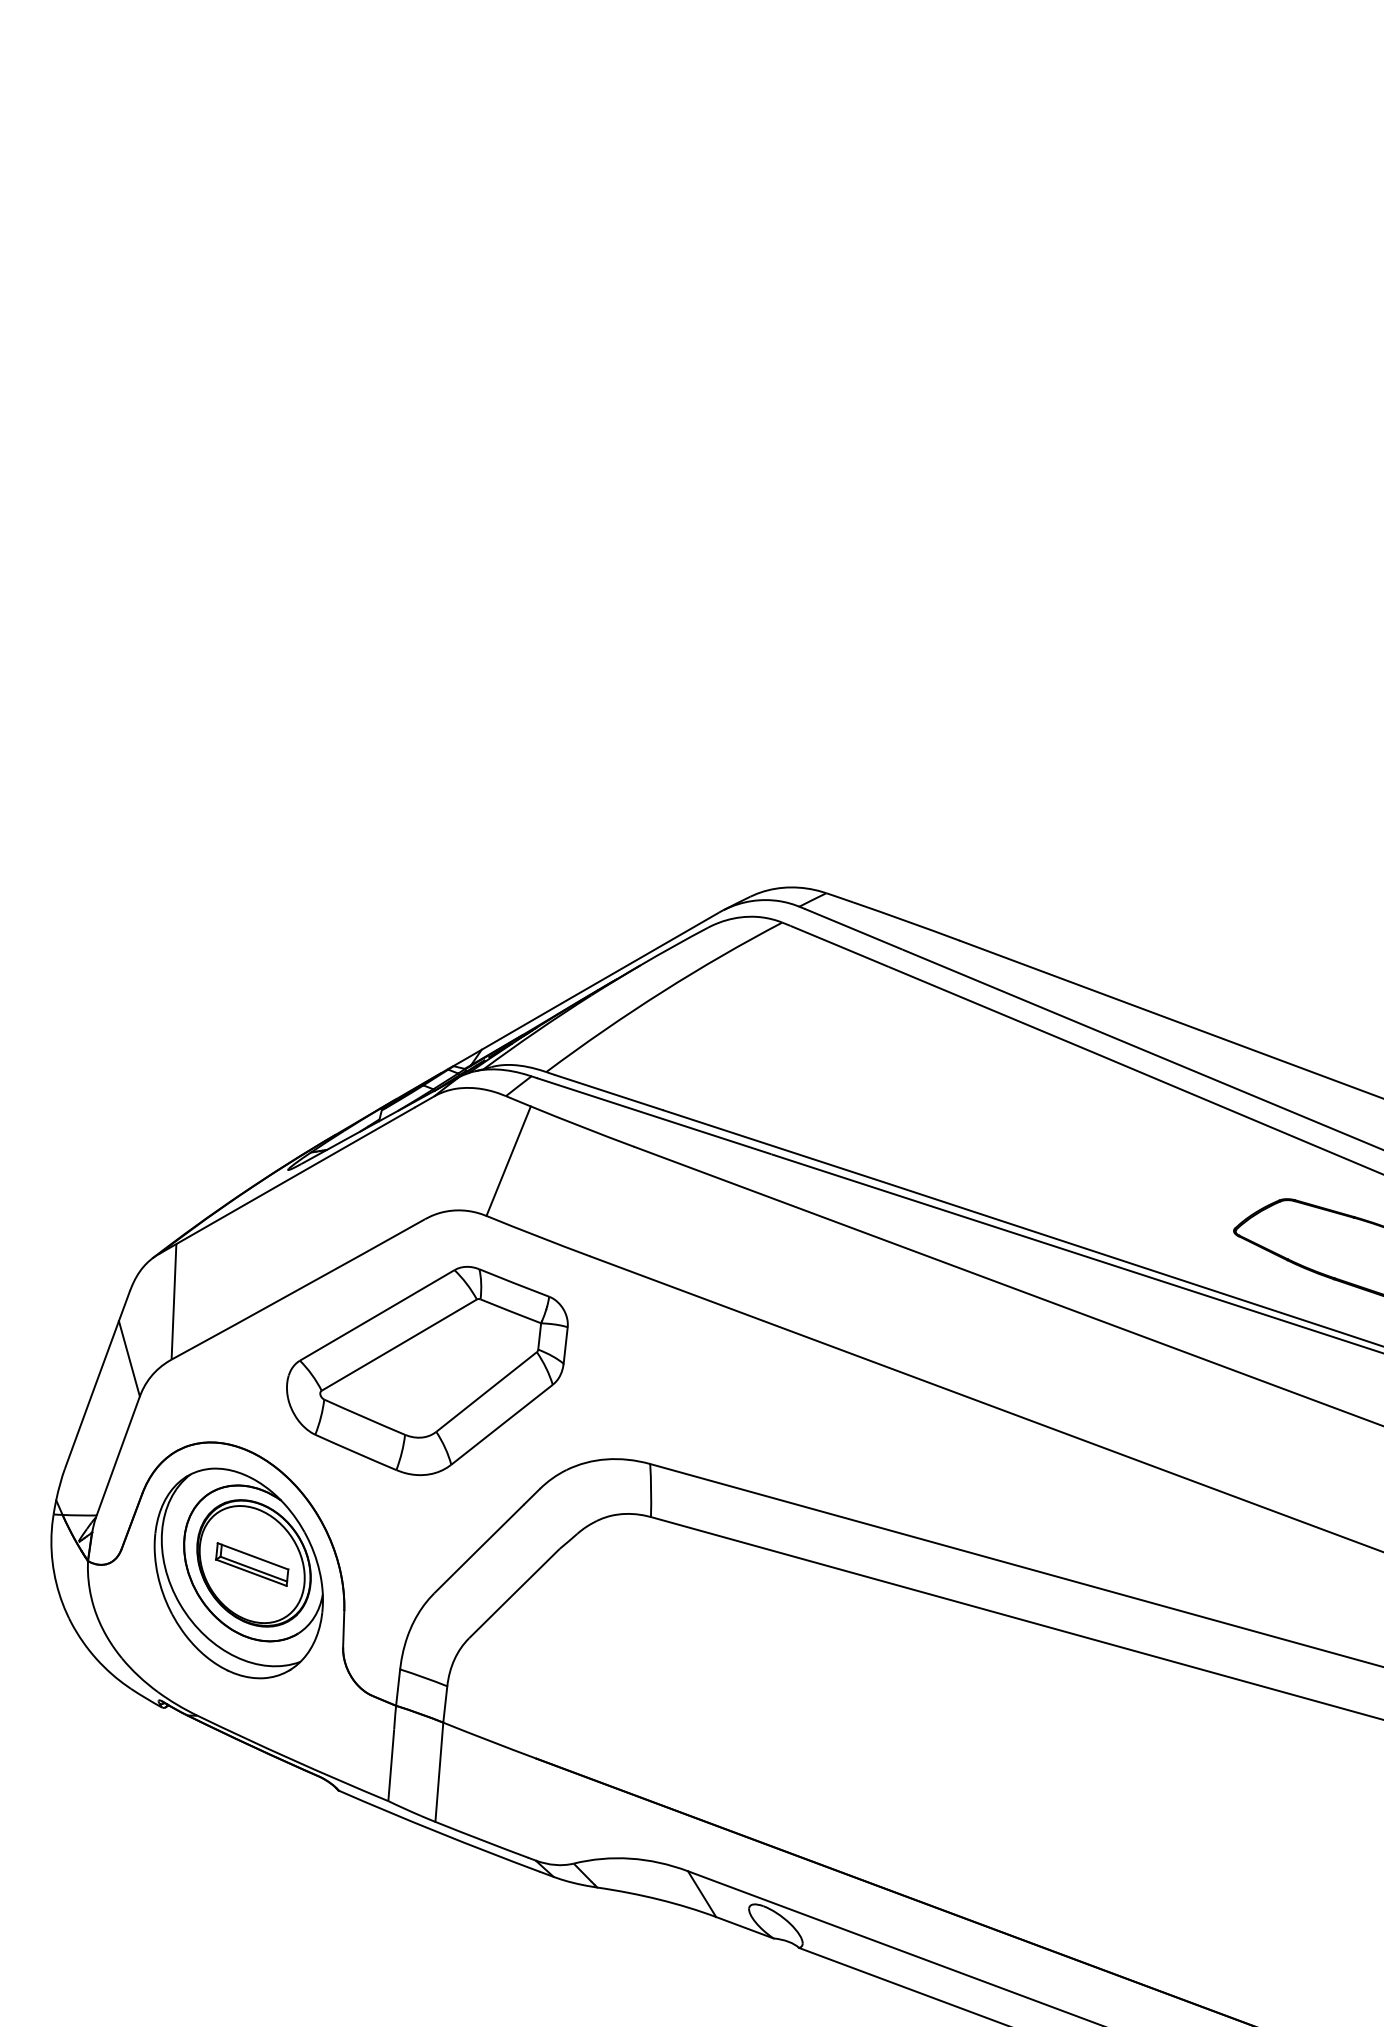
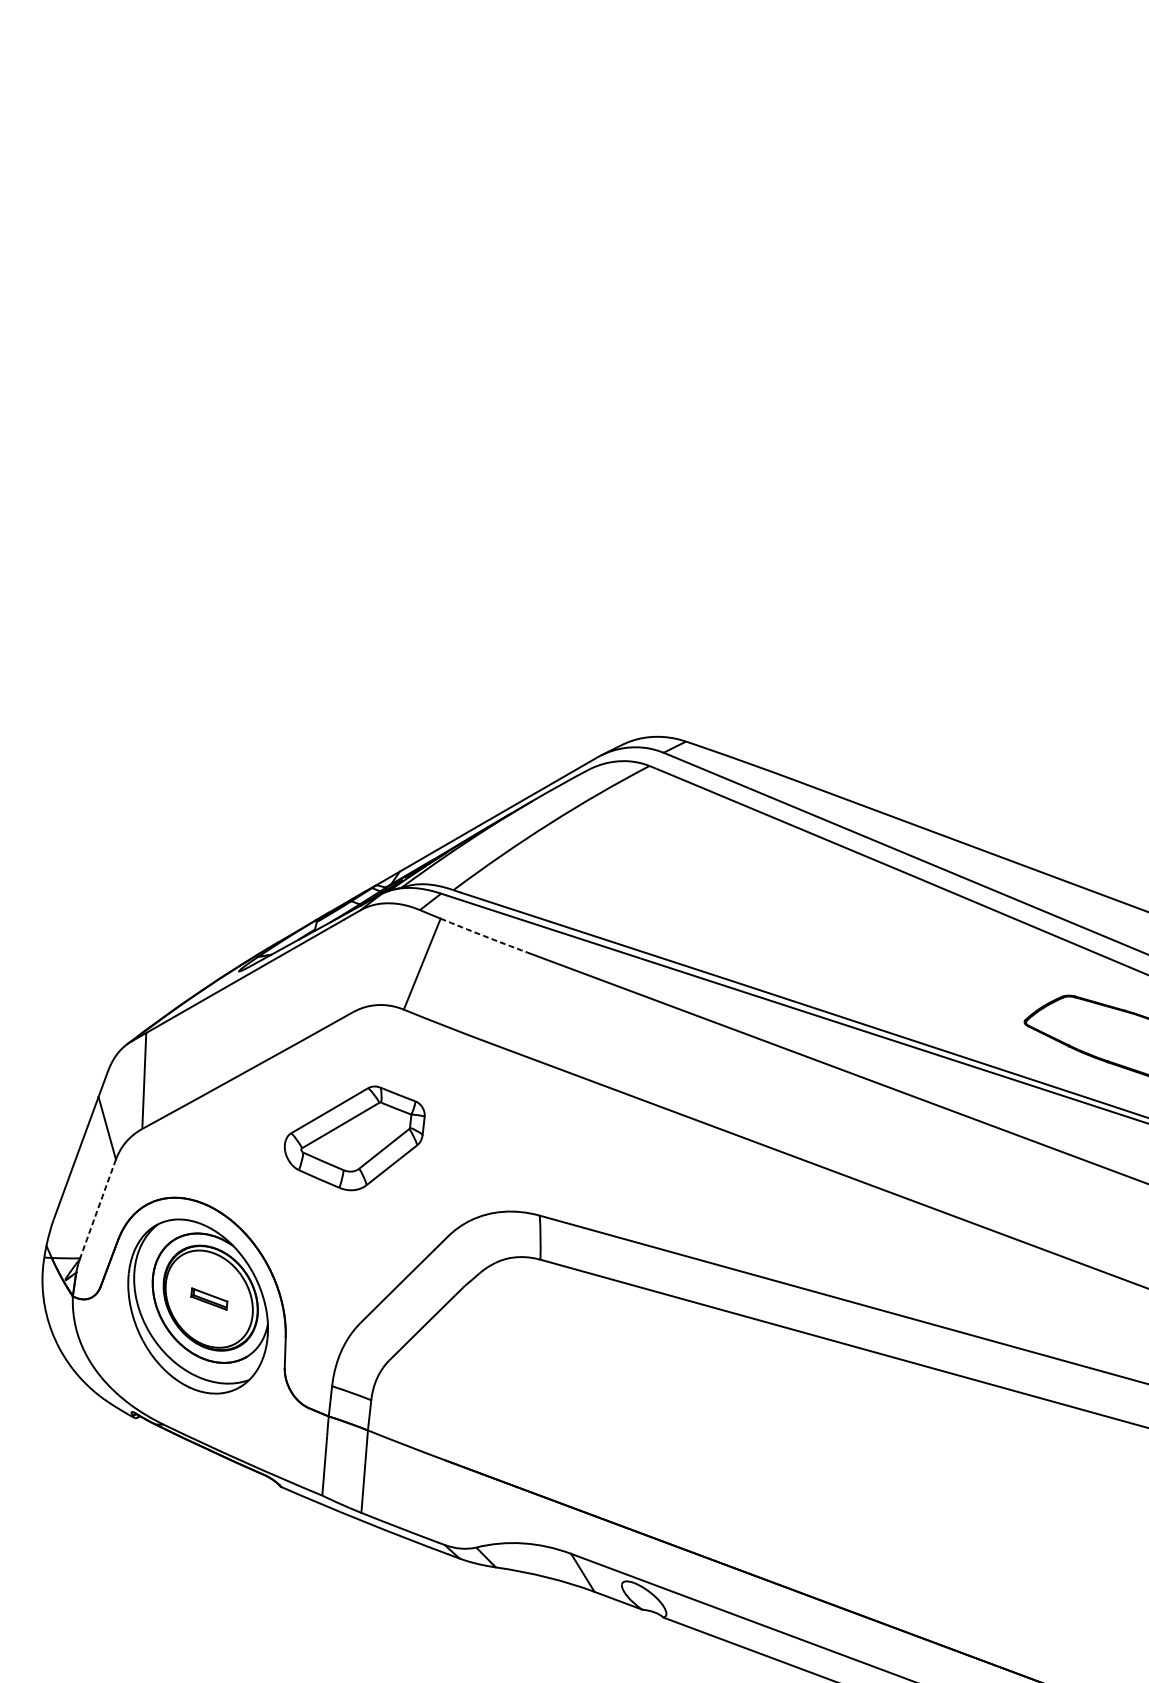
arc: (582, 1127) -> (483, 936), solid -> dashed
part: (427, 1370) -> (354, 1137), size x0.6
arc: (118, 1455) -> (98, 1208), solid -> dashed
part: (252, 1564) -> (209, 1299), size x0.6

